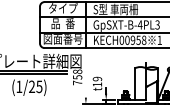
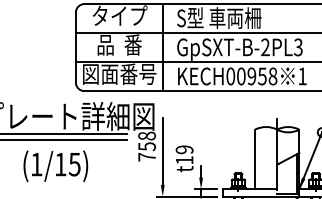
text: (139, 24) -> (264, 46), GpSXT-B-4PL3 -> GpSXT-B-2PL3
line: (85, 79) -> (161, 150), added
text: (32, 86) -> (61, 163), (1/25) -> (1/15)

